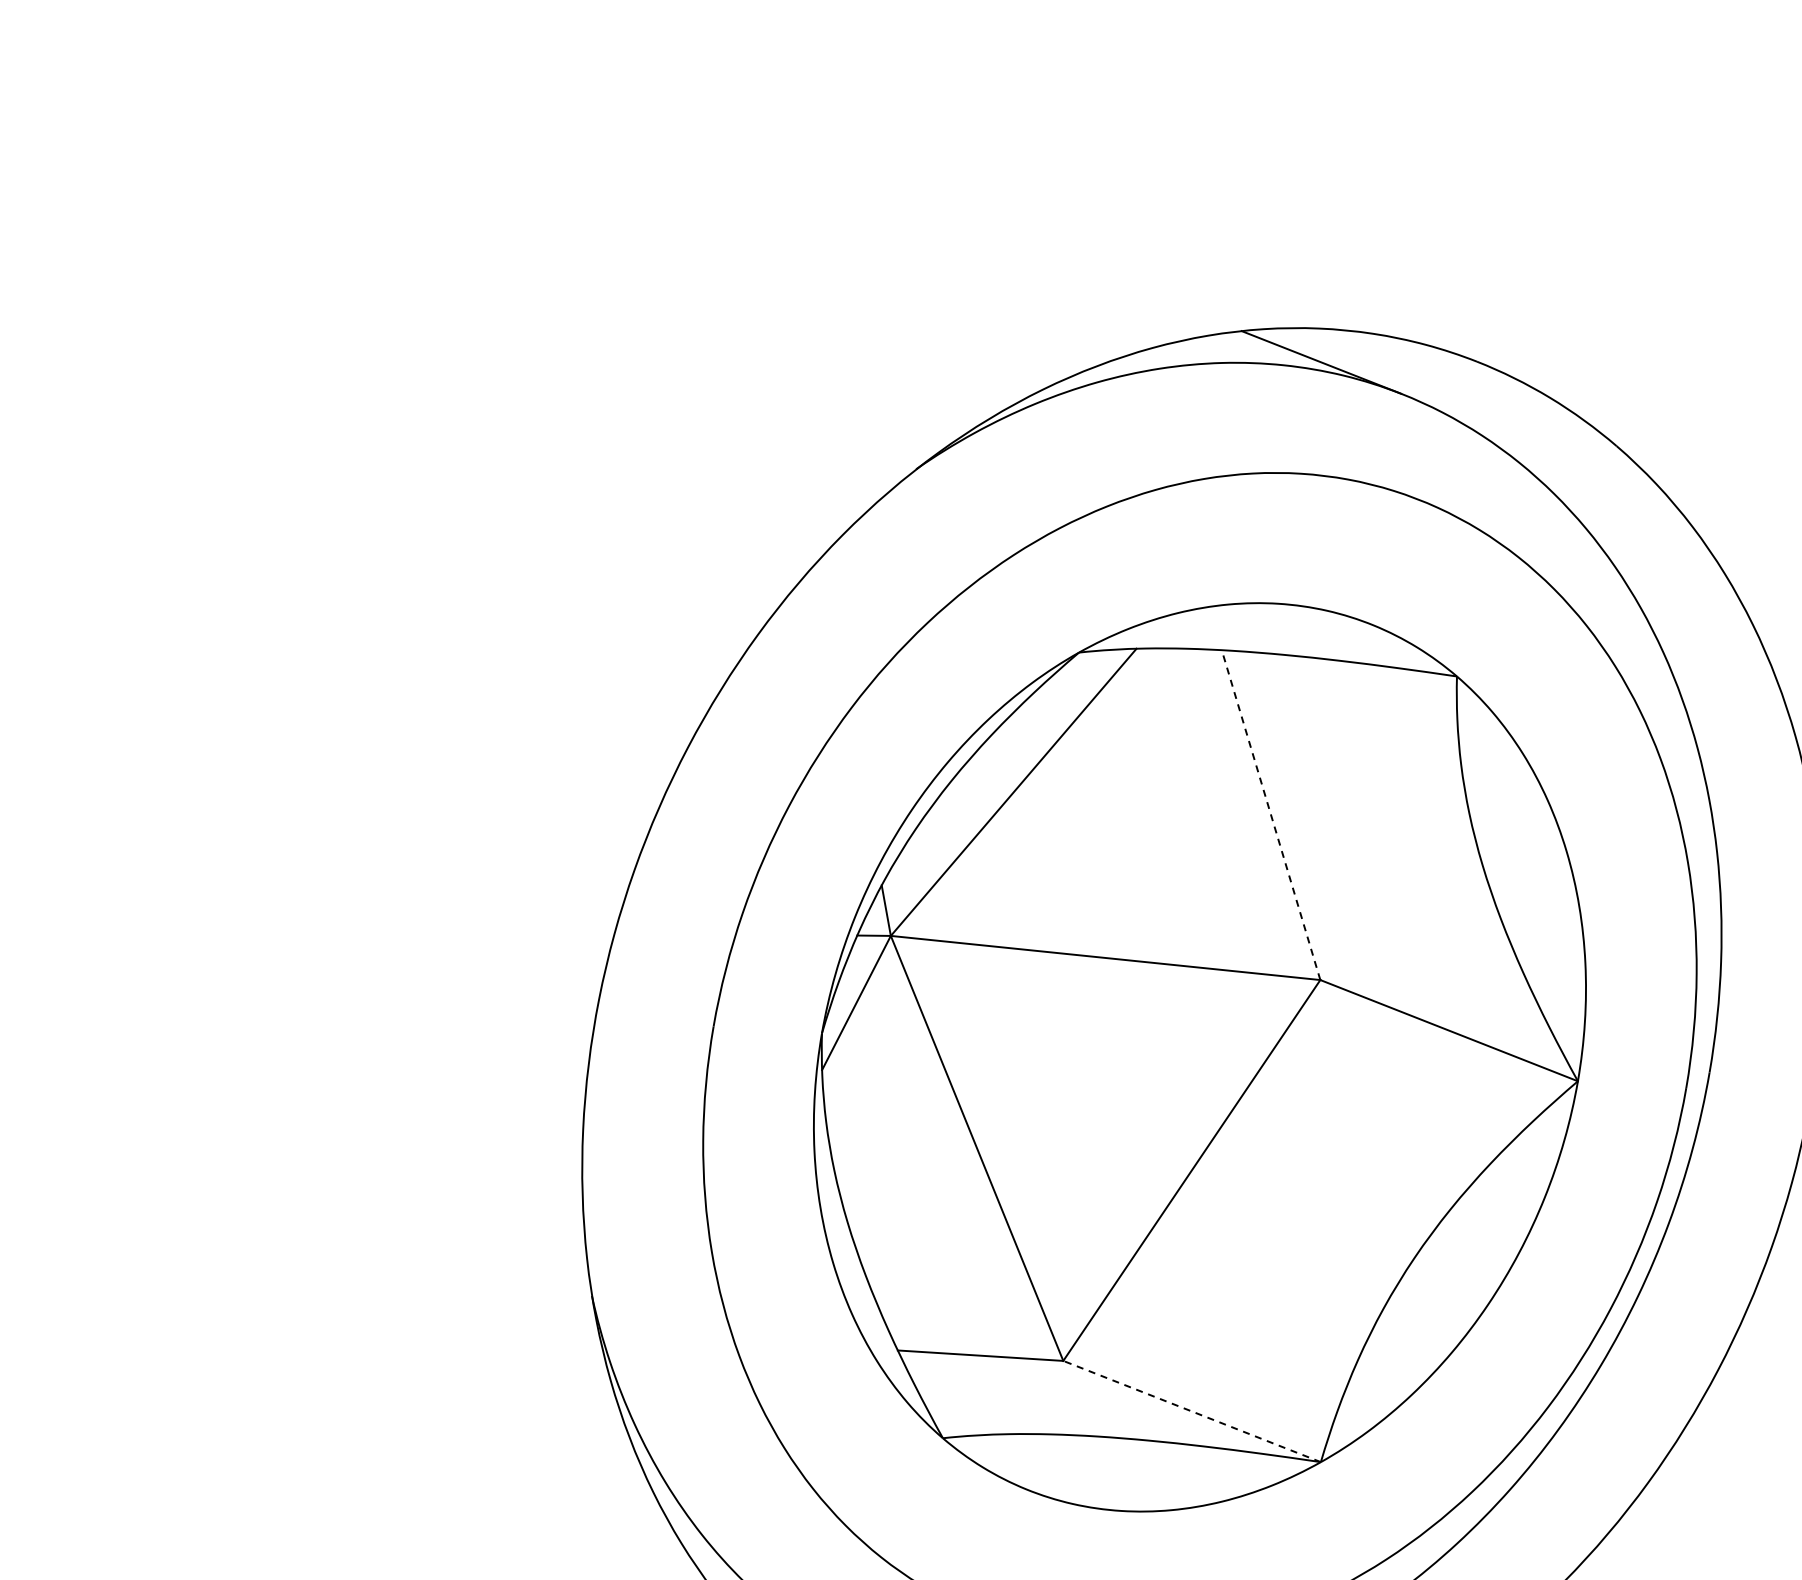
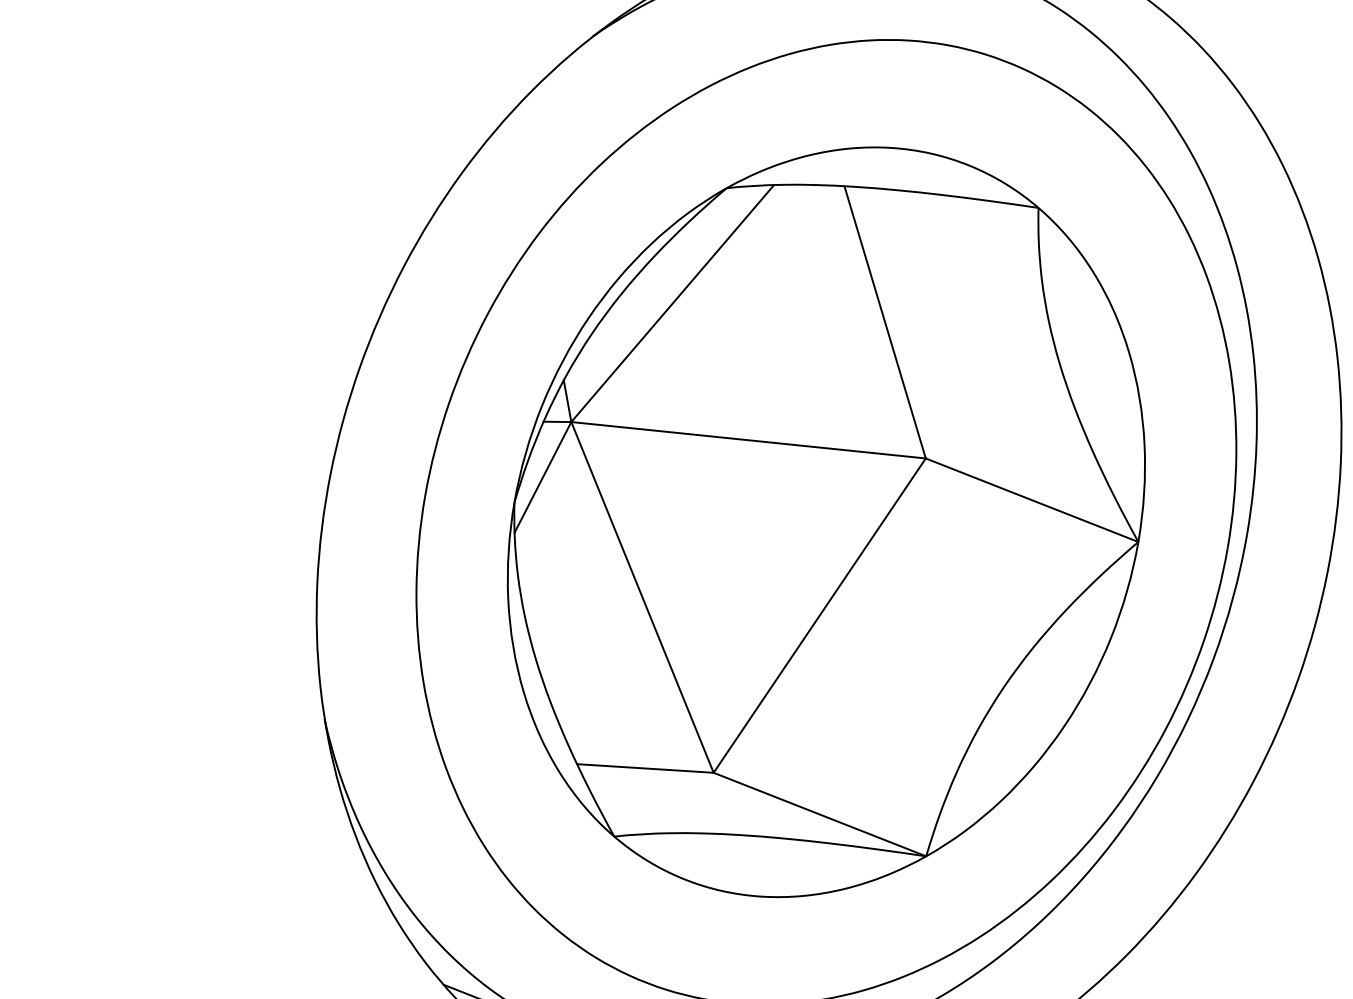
line: (1270, 814) -> (884, 321), dashed -> solid
line: (1191, 1411) -> (819, 814), dashed -> solid

